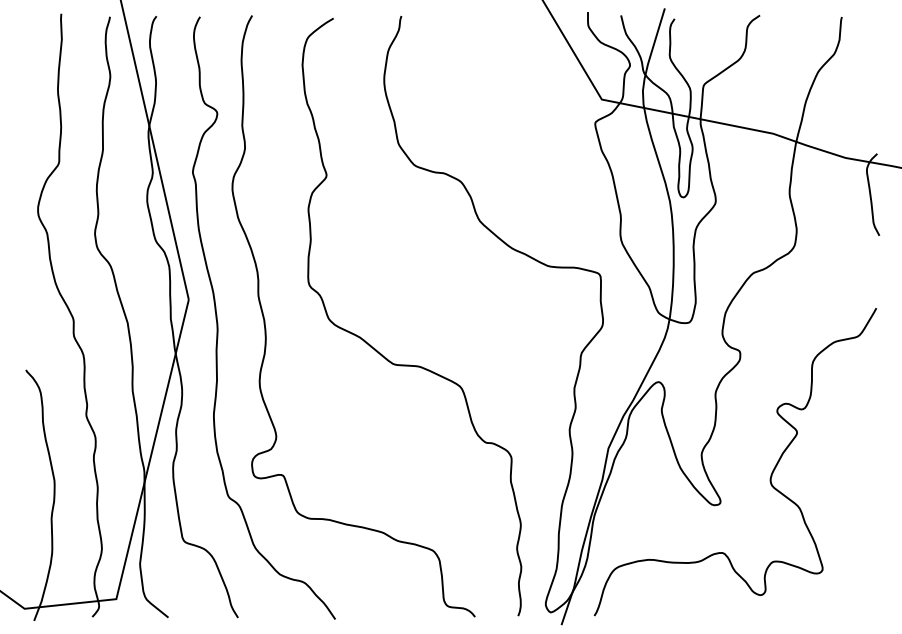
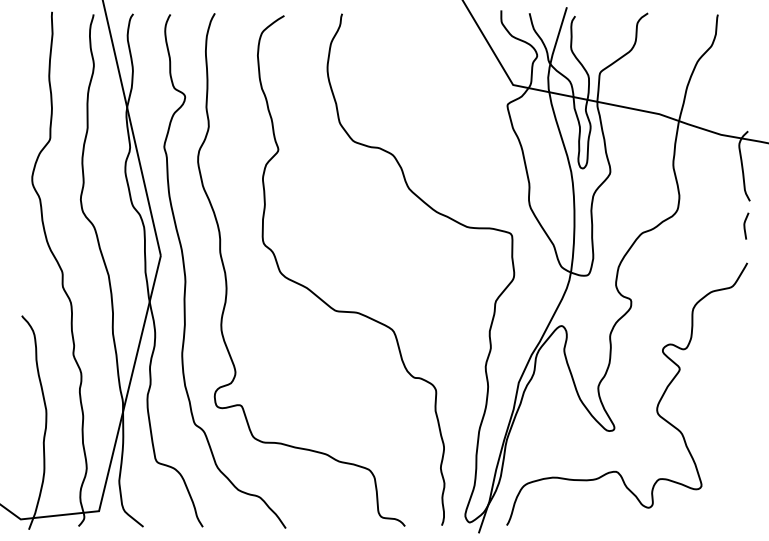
curve: (873, 264) -> (744, 225), added

